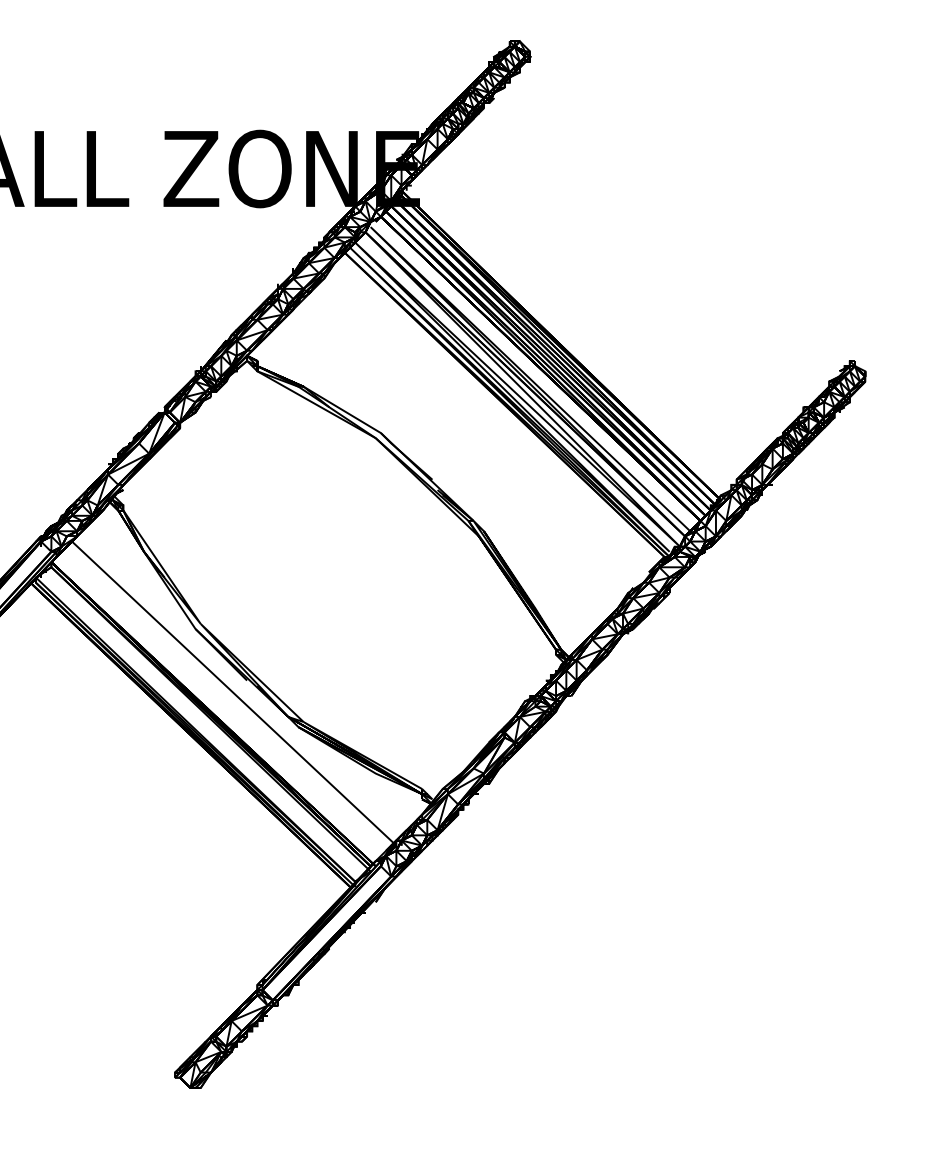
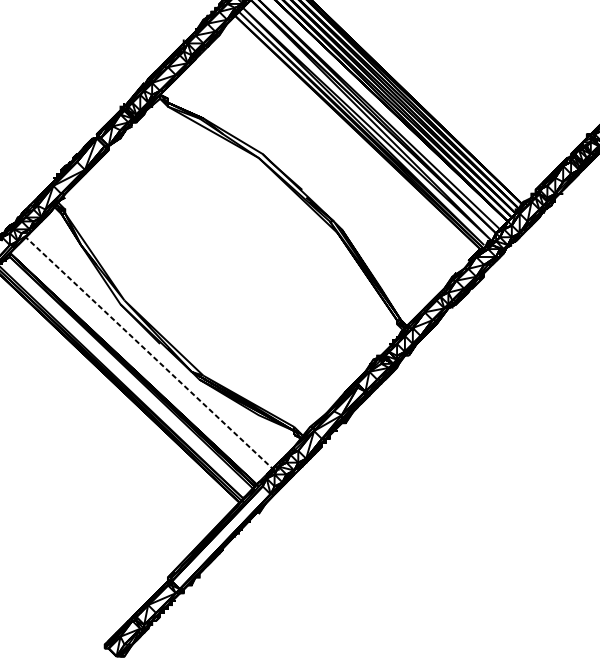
line: (233, 693) -> (149, 353), solid -> dashed

